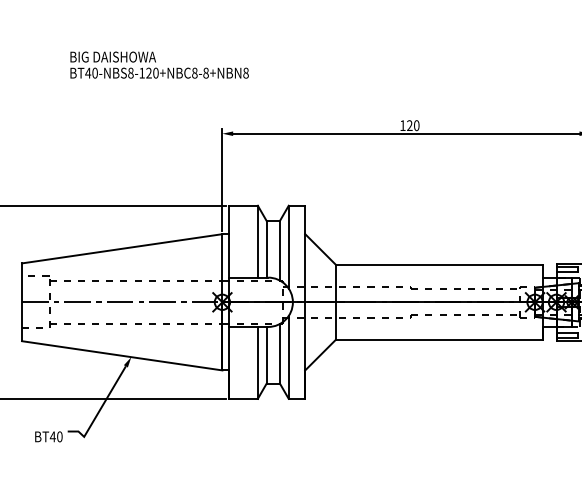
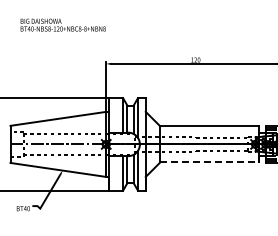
text: (158, 63) -> (62, 24), moved
line: (440, 340) -> (210, 162), solid -> dashed

